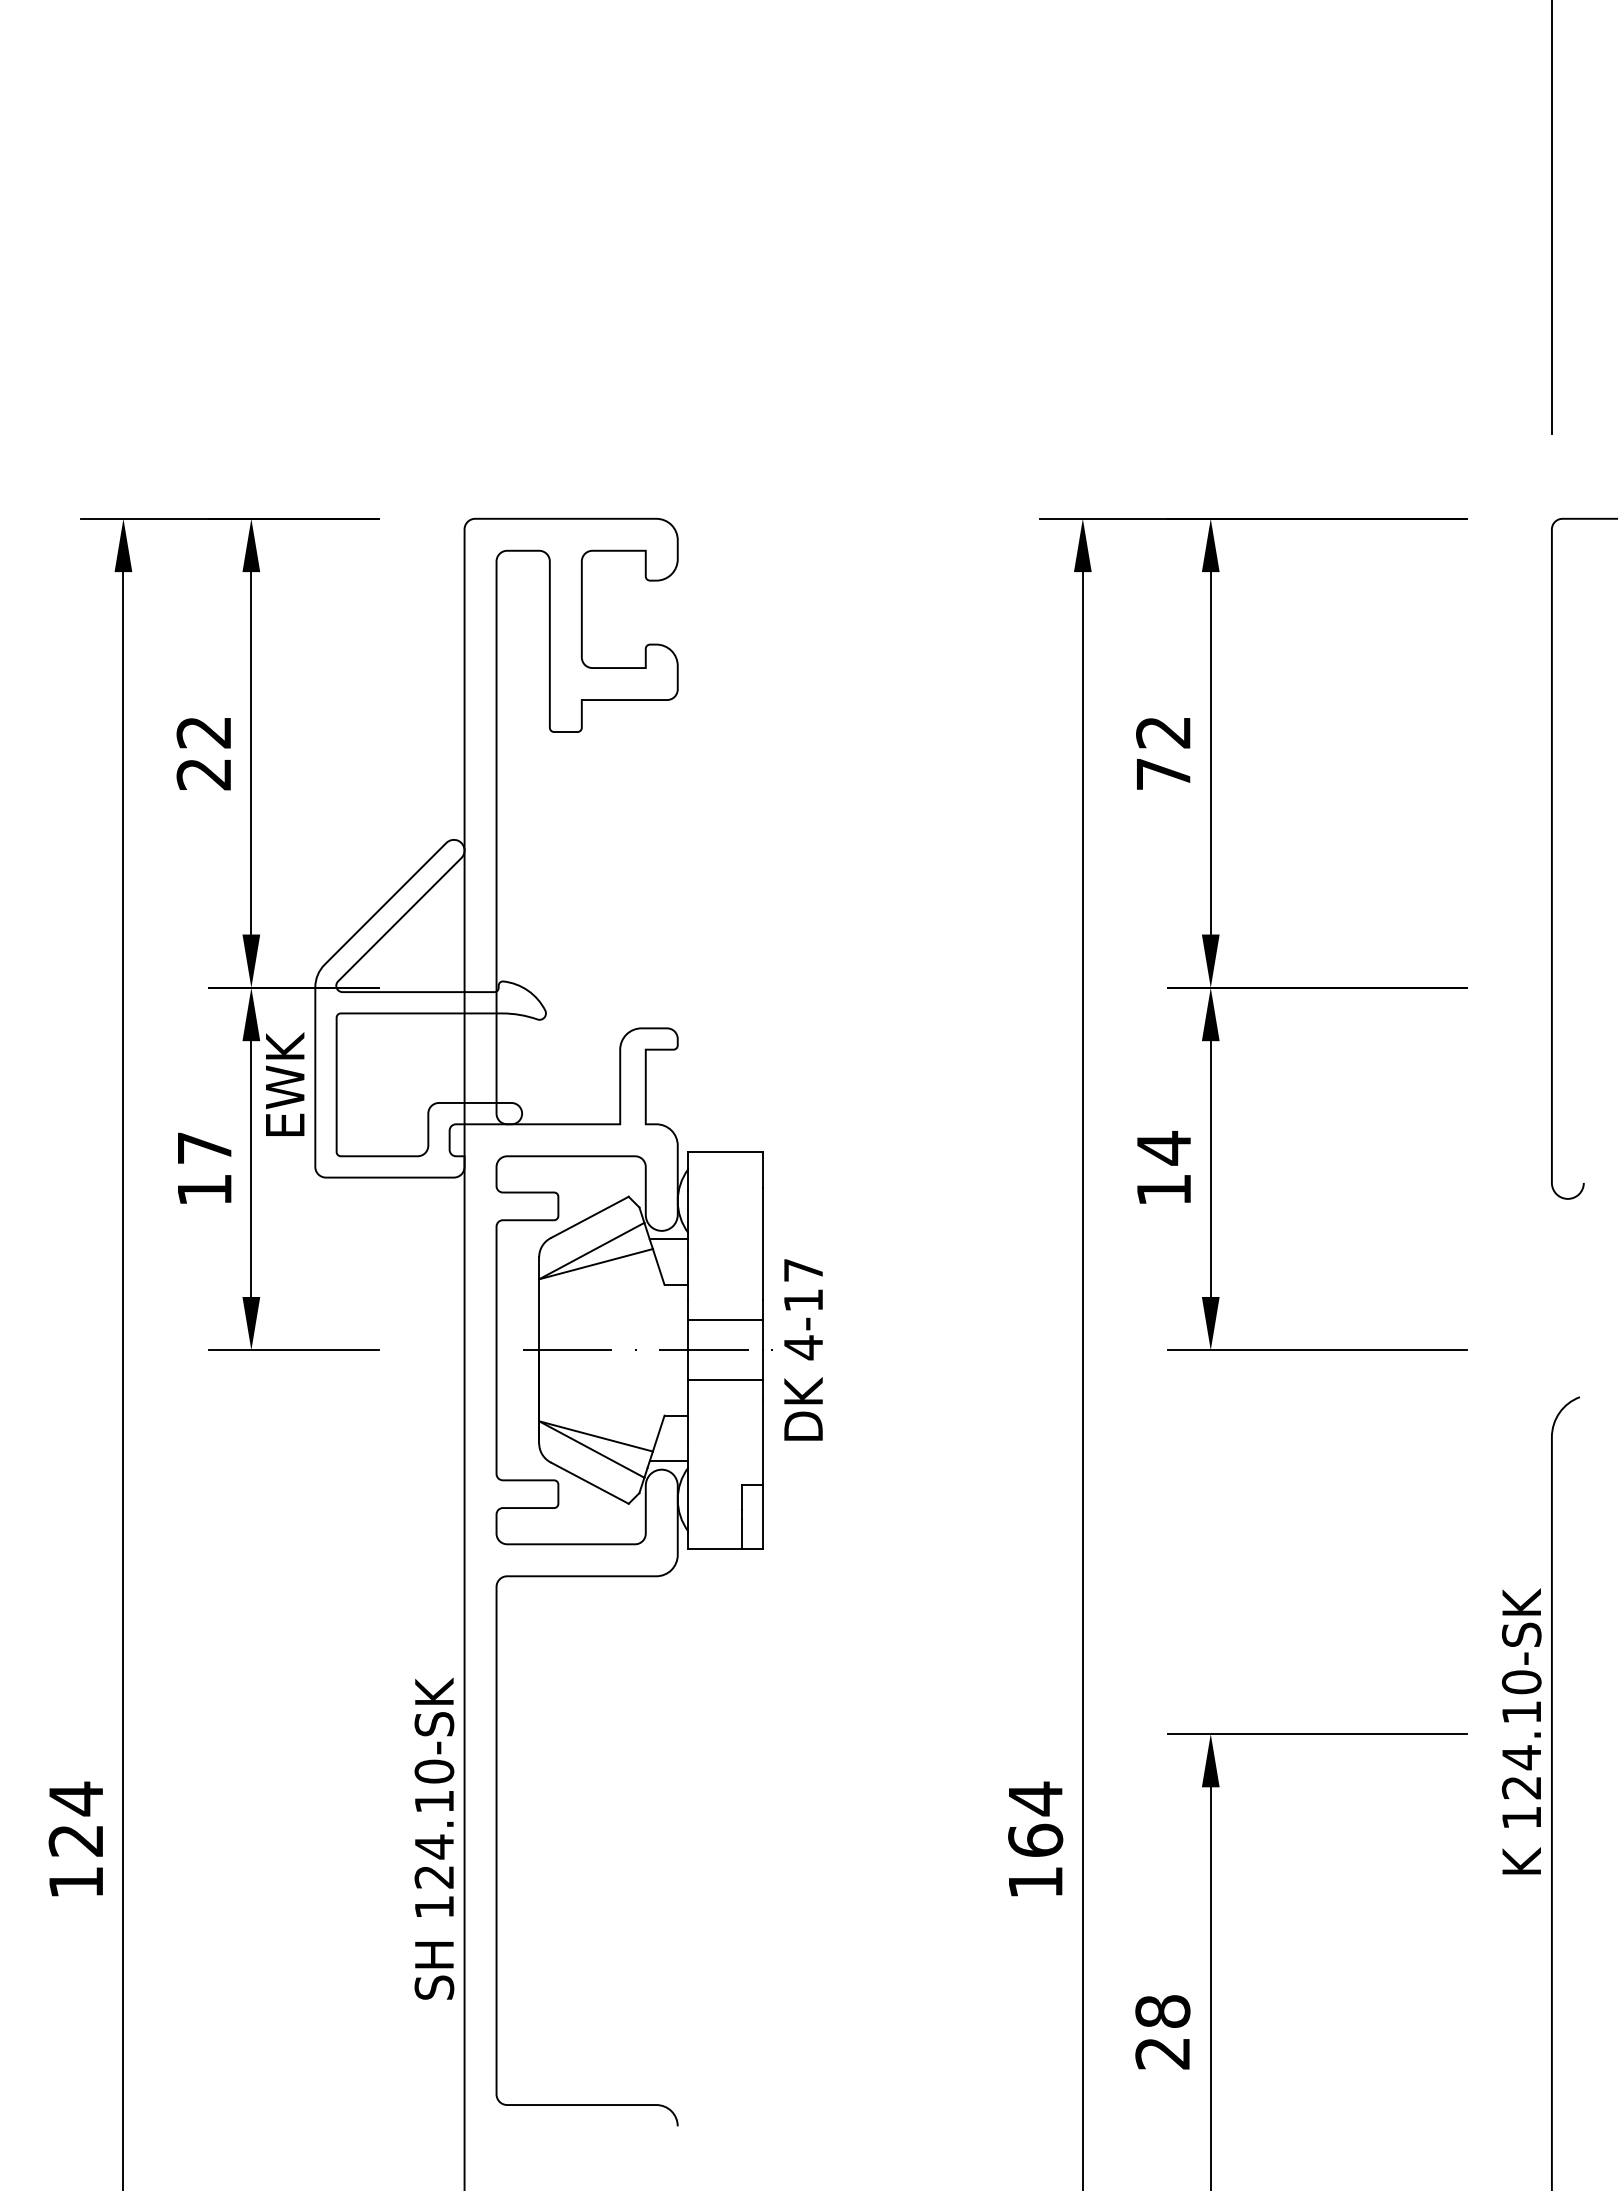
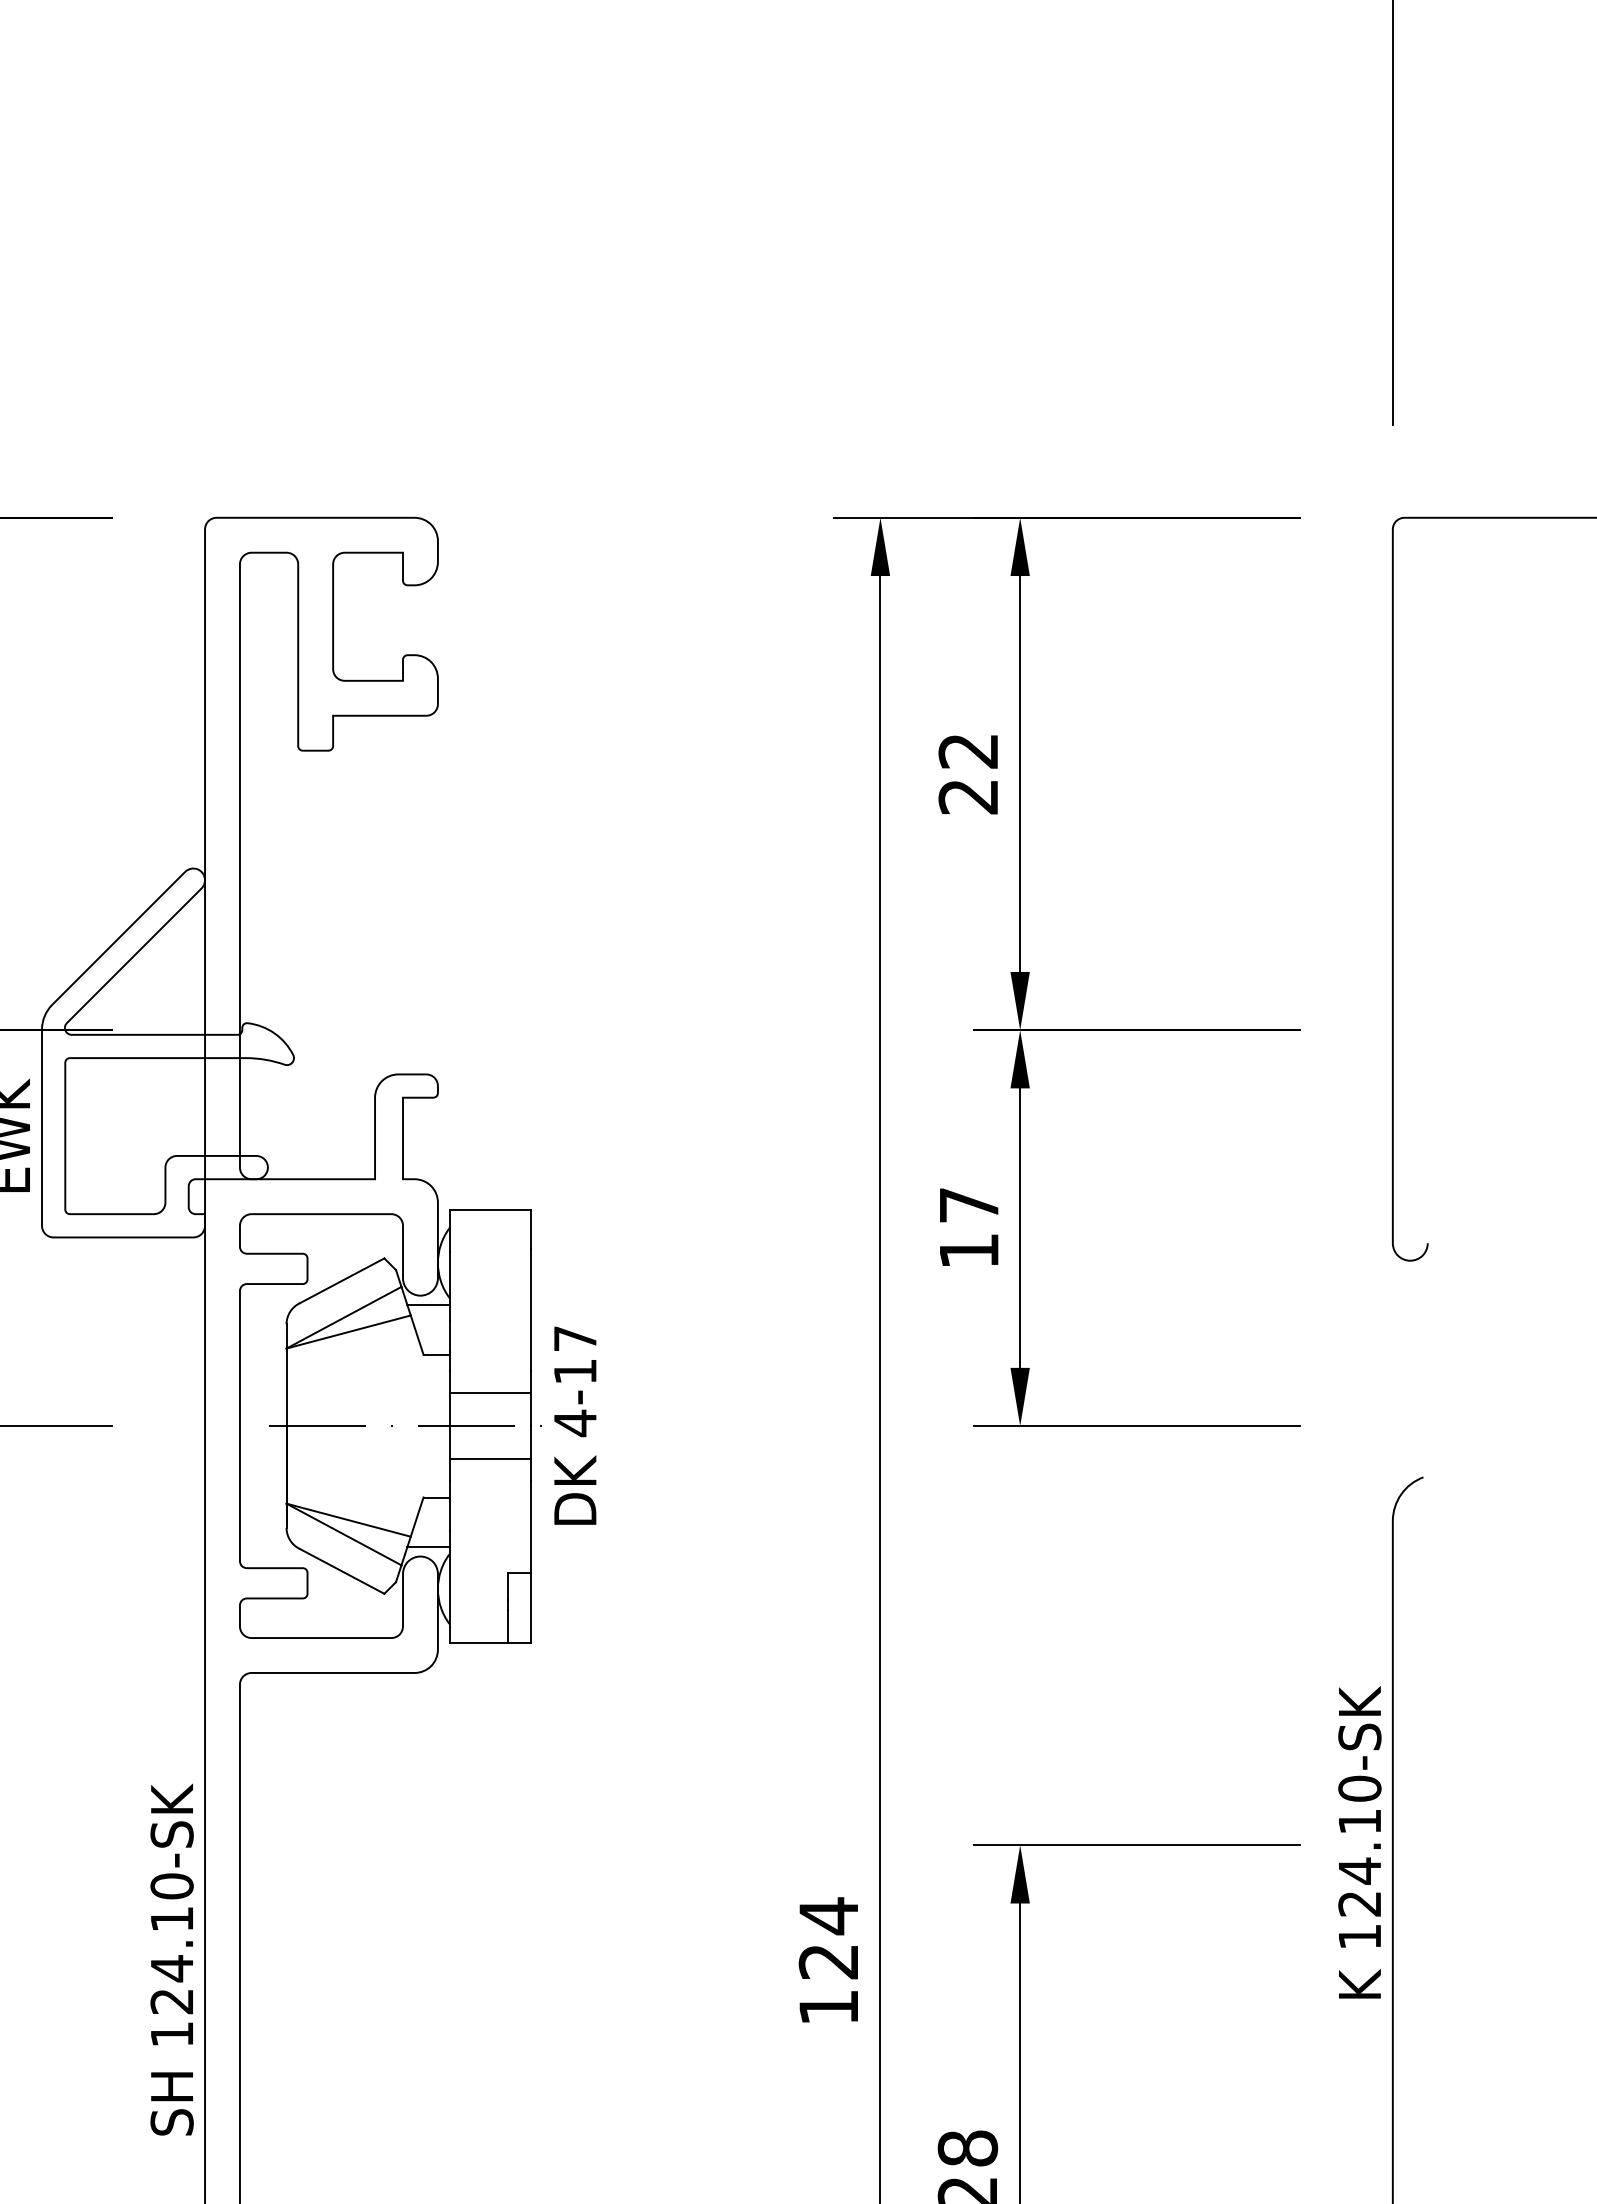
text: (1163, 774) -> (968, 797), 72 -> 22
text: (1163, 1148) -> (968, 1205), 14 -> 17
text: (1035, 1839) -> (828, 1960), 164 -> 124

